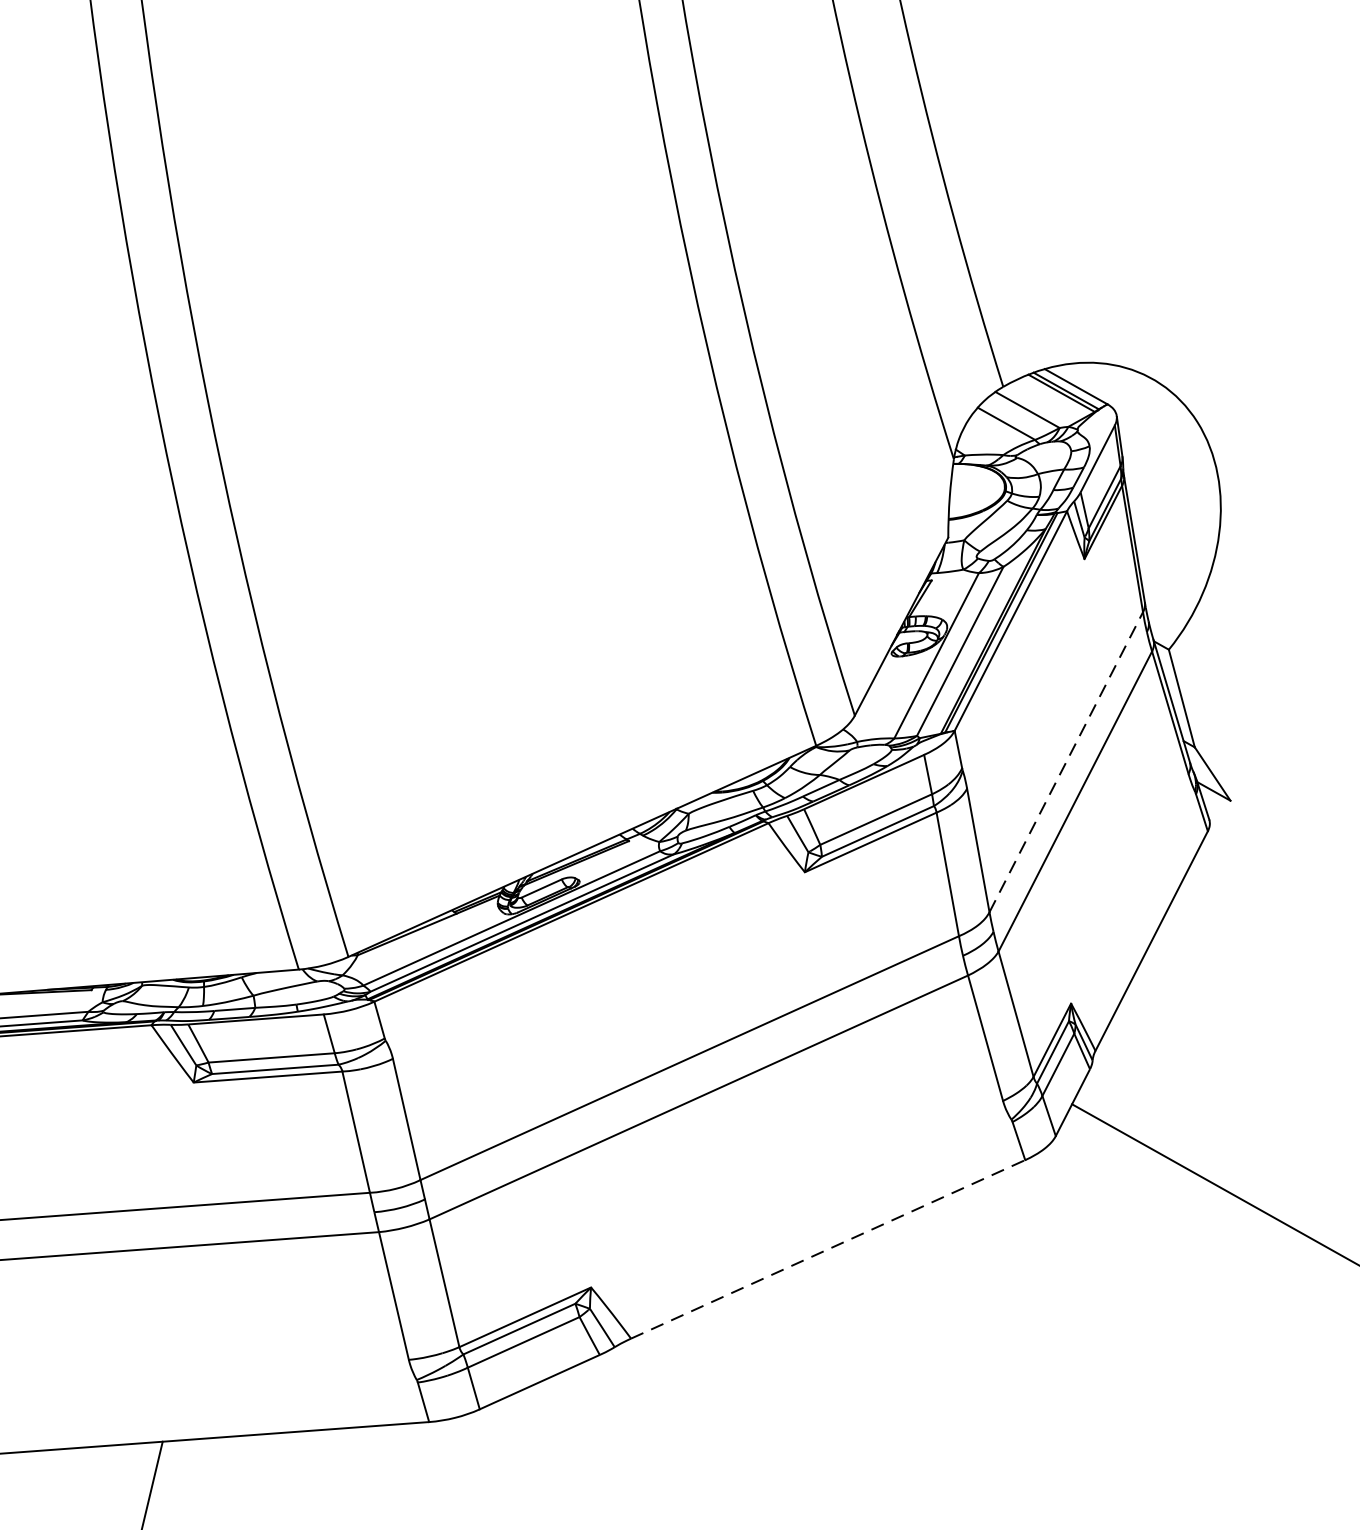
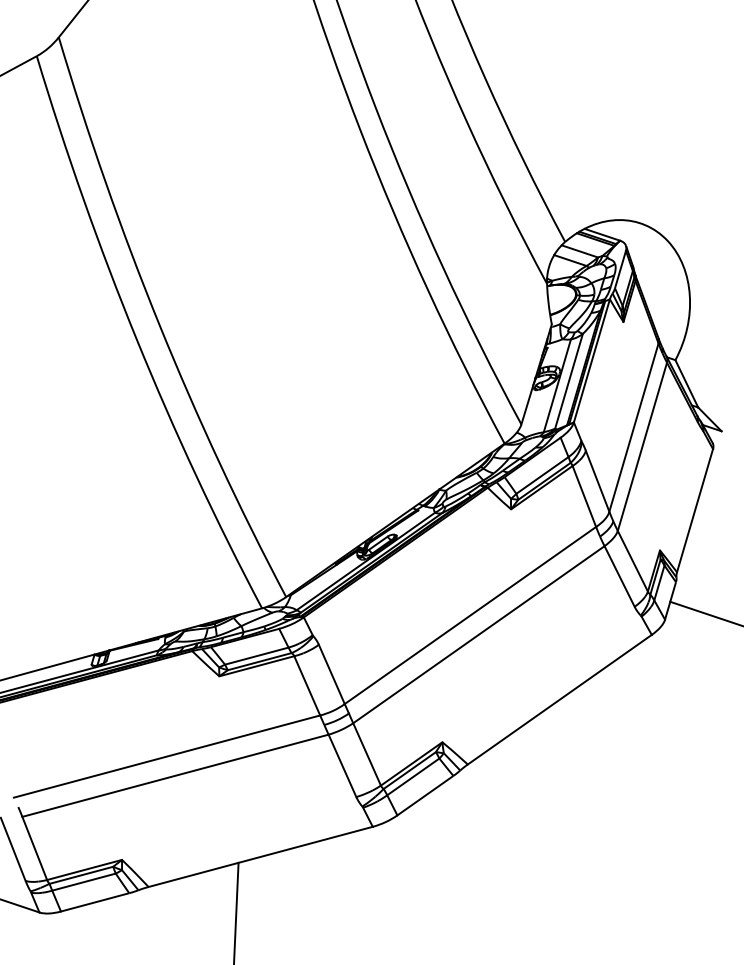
line: (1065, 761) -> (633, 427), dashed -> solid
line: (827, 1248) -> (559, 699), dashed -> solid

